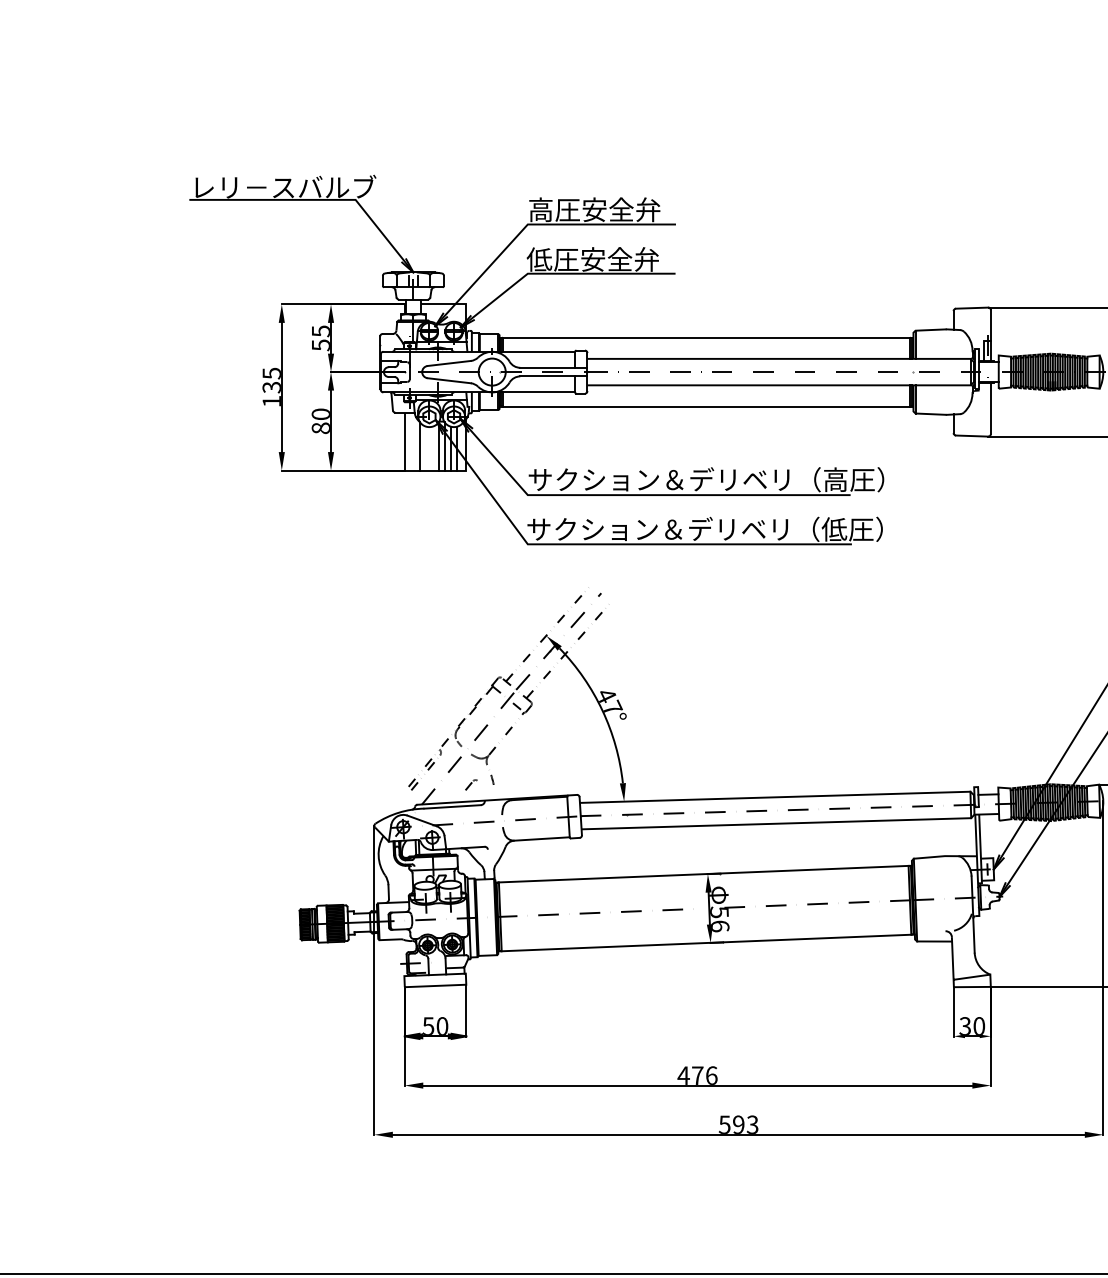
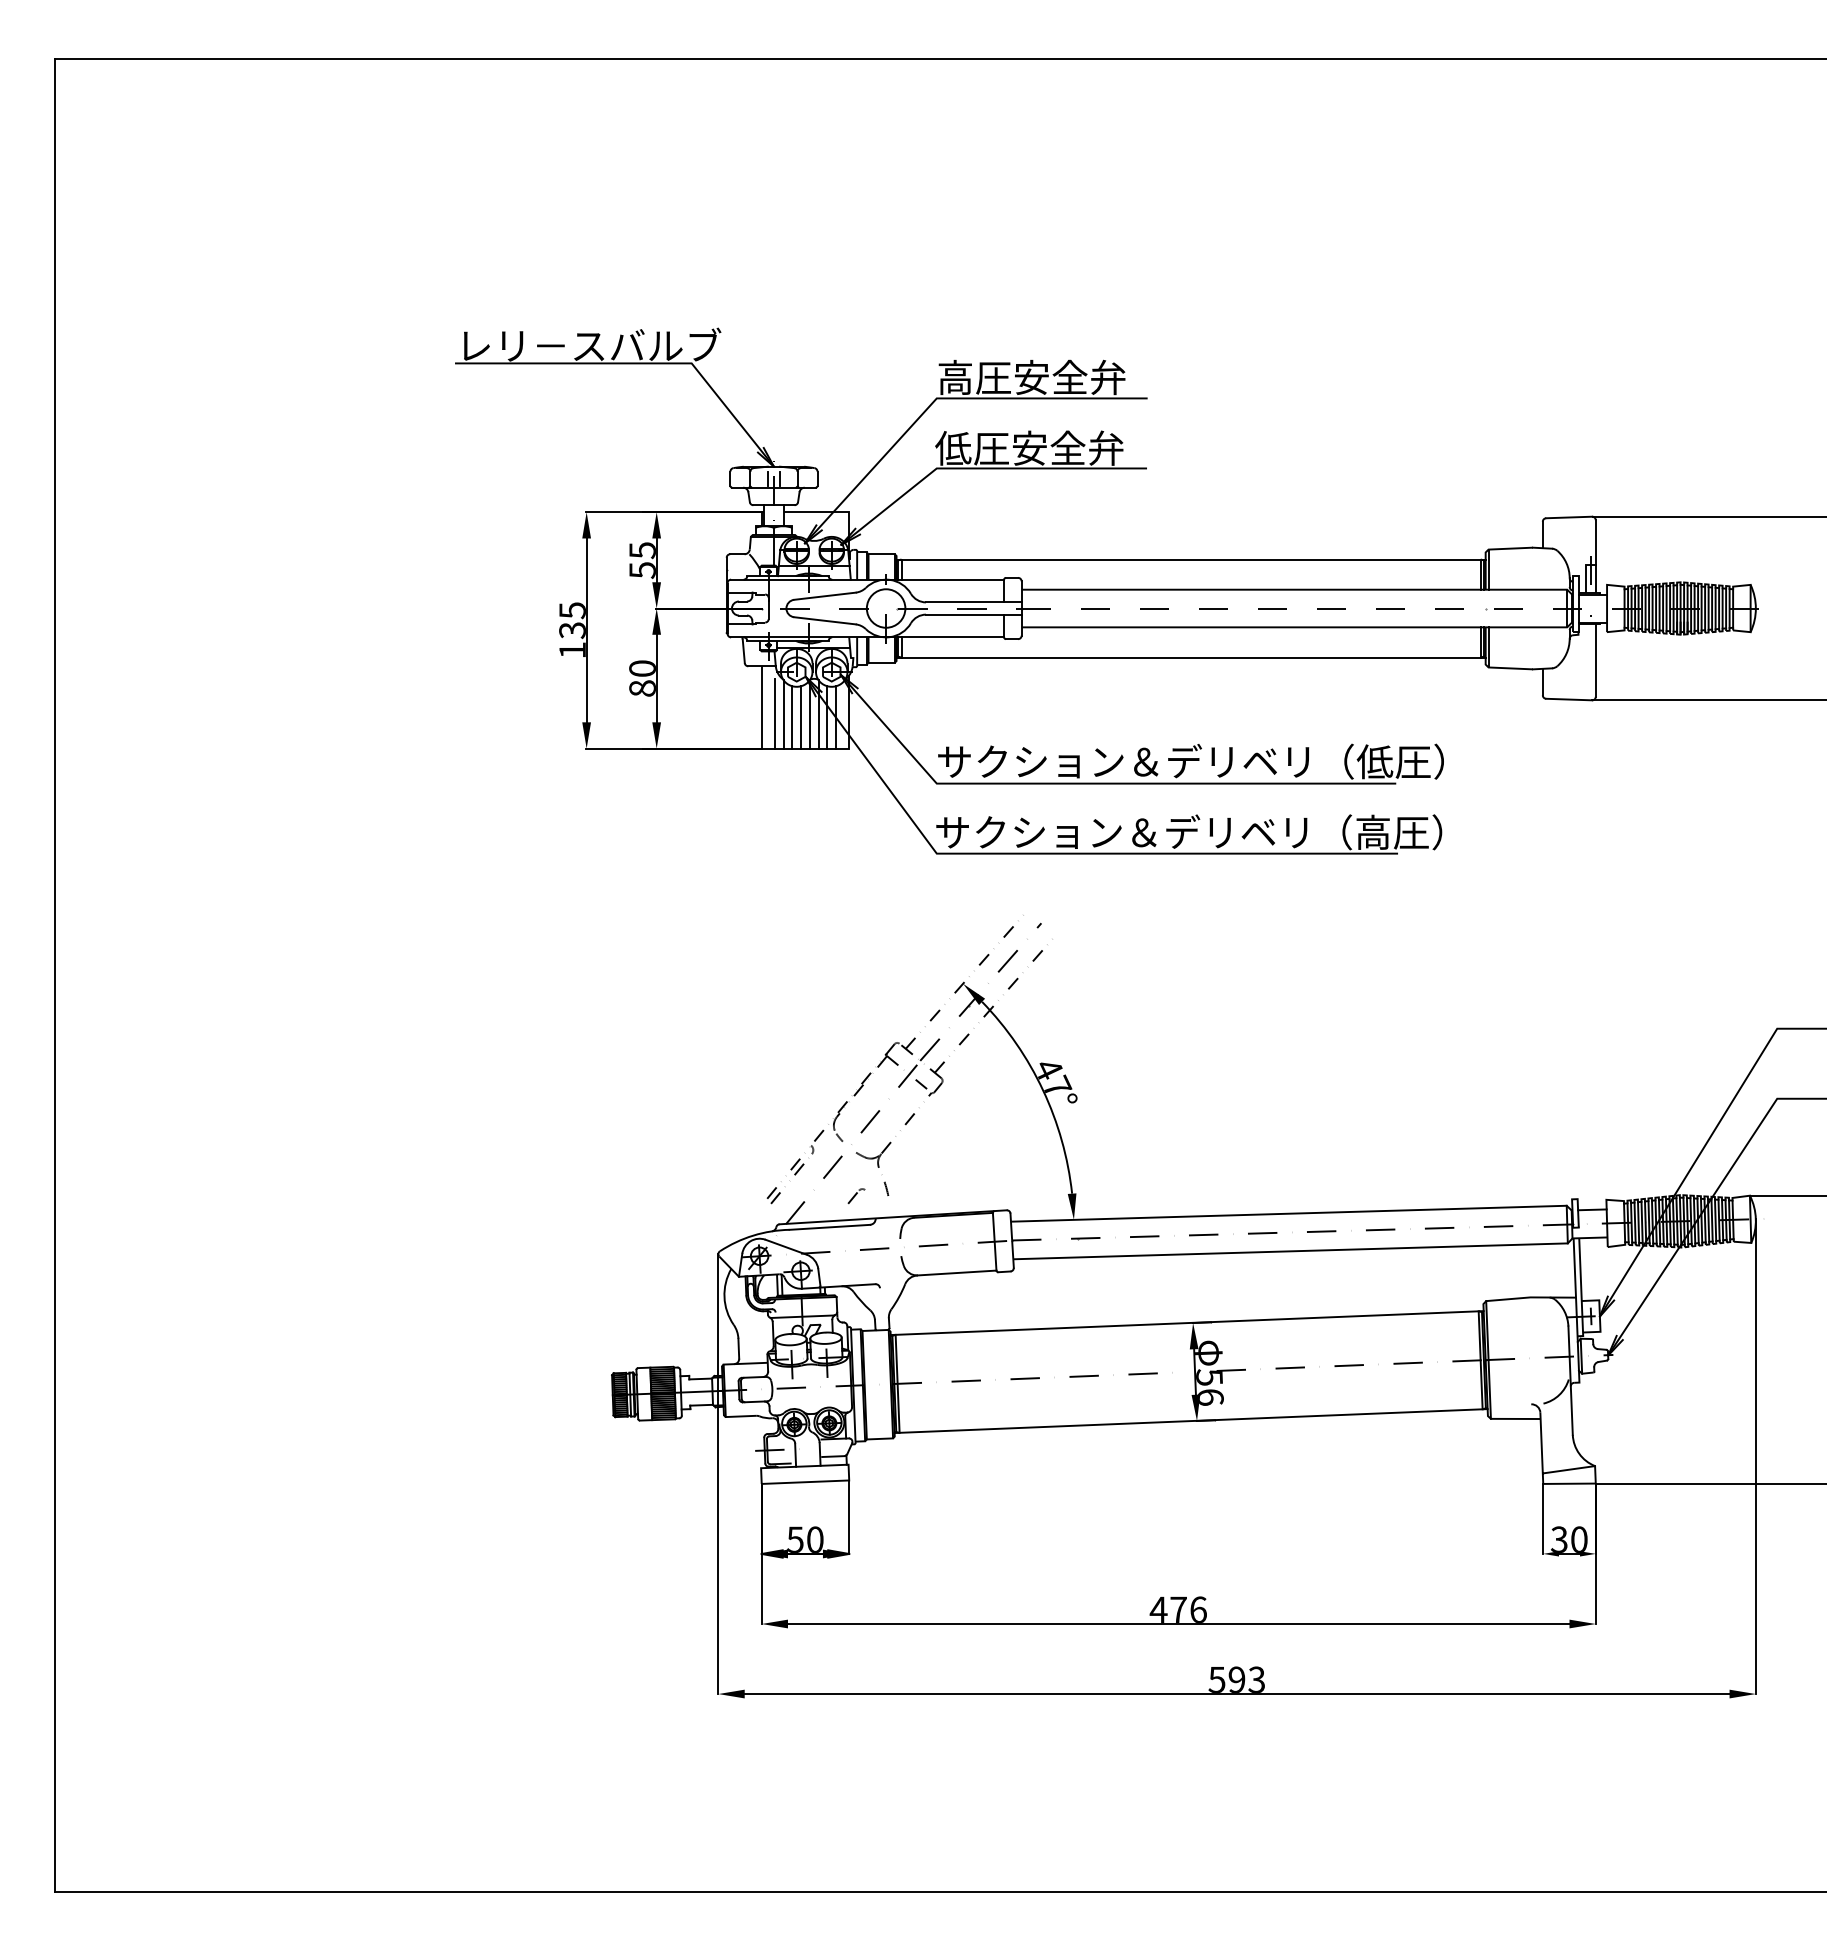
line: (413, 445) -> (774, 713), added
line: (426, 448) -> (792, 717), added
line: (432, 448) -> (801, 717), added
text: (835, 479) -> (1374, 761), サクション＆デリベリ（高圧） -> サクション＆デリベリ（低圧）
text: (834, 528) -> (1373, 831), サクション＆デリベリ（低圧） -> サクション＆デリベリ（高圧）

